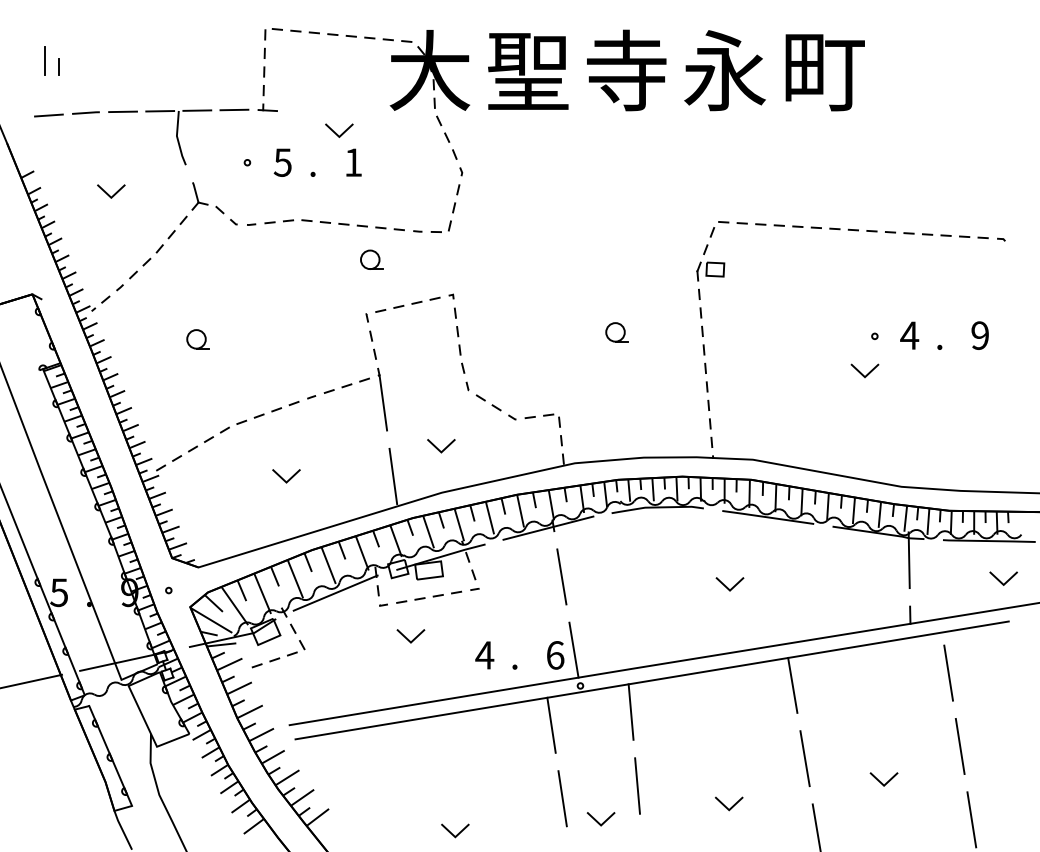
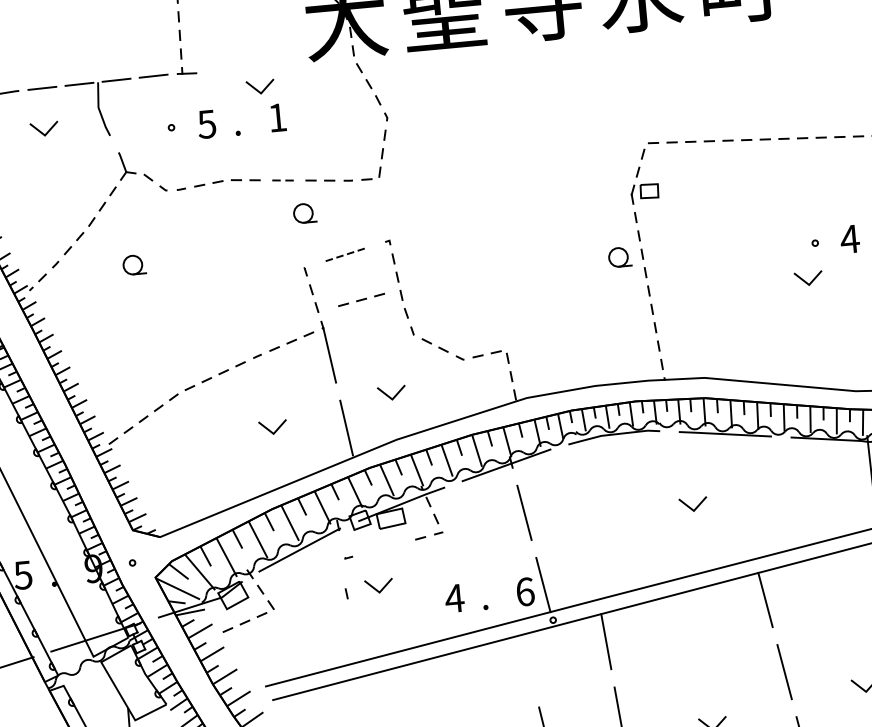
line: (108, 193) -> (41, 131), moved
part: (352, 225) -> (282, 180), size x0.7
part: (407, 304) -> (344, 254), size x0.6
part: (616, 332) -> (619, 257), moved
part: (197, 339) -> (133, 265), moved
line: (283, 478) -> (270, 430), moved
line: (377, 590) -> (345, 593), moved
part: (419, 598) -> (361, 299), moved
line: (551, 724) -> (527, 661), removed

